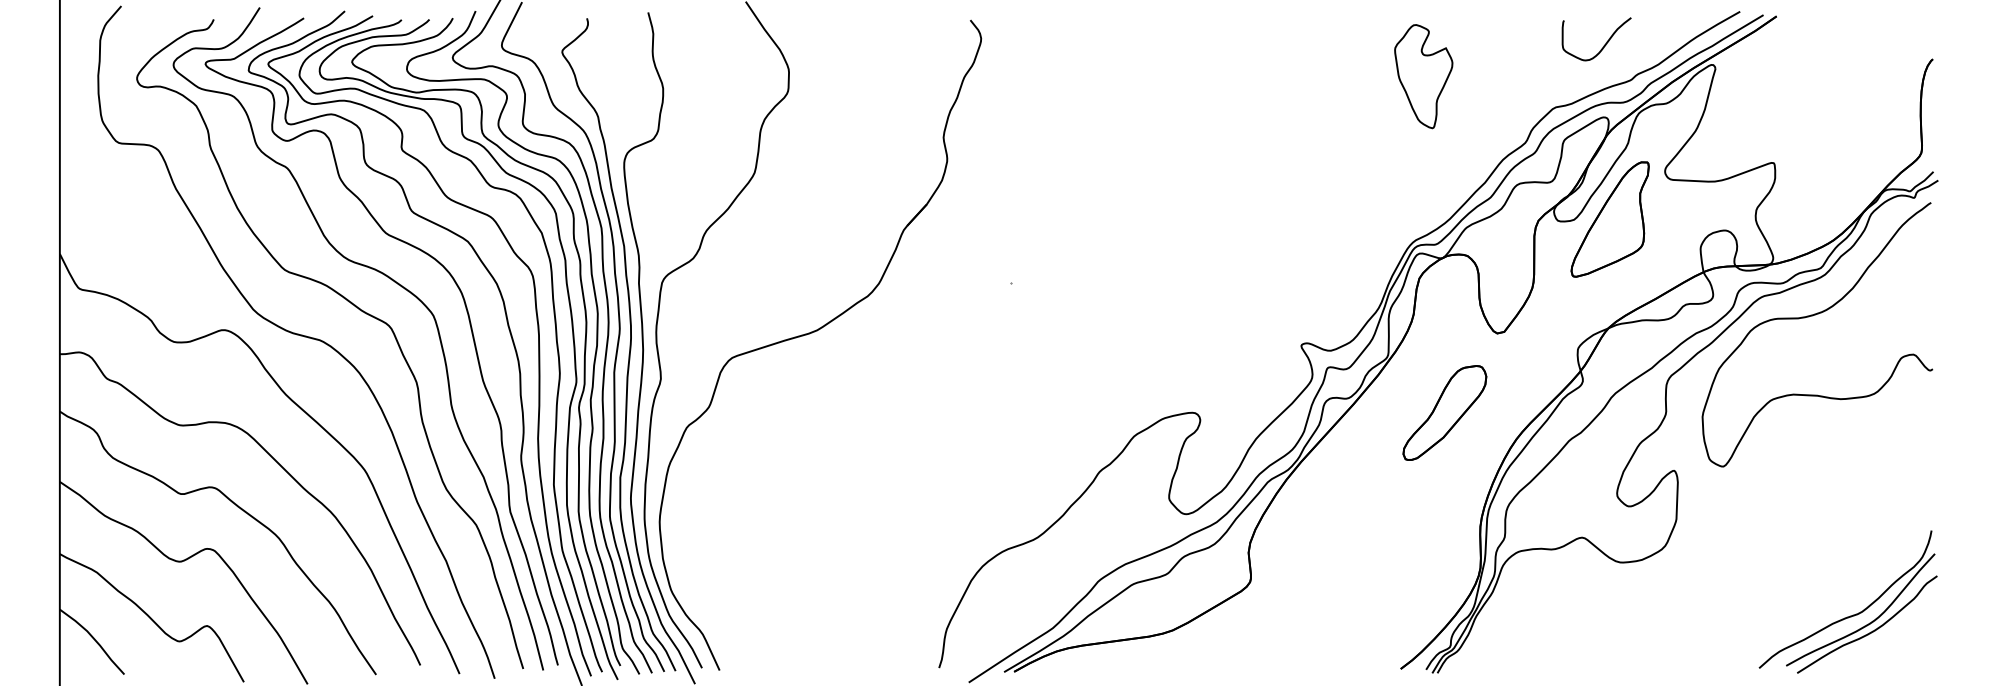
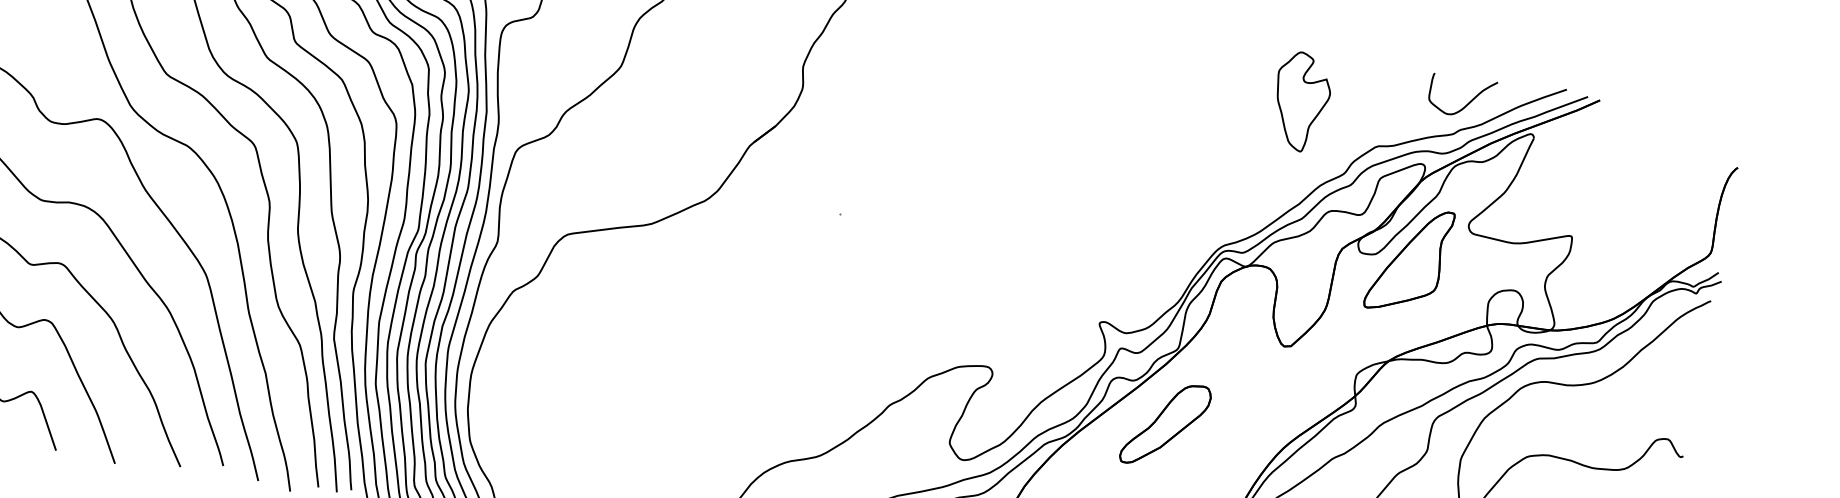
curve: (1603, 45) -> (1467, 103), moved
part: (1423, 76) -> (1300, 101), moved
part: (1444, 412) -> (1165, 424), moved

